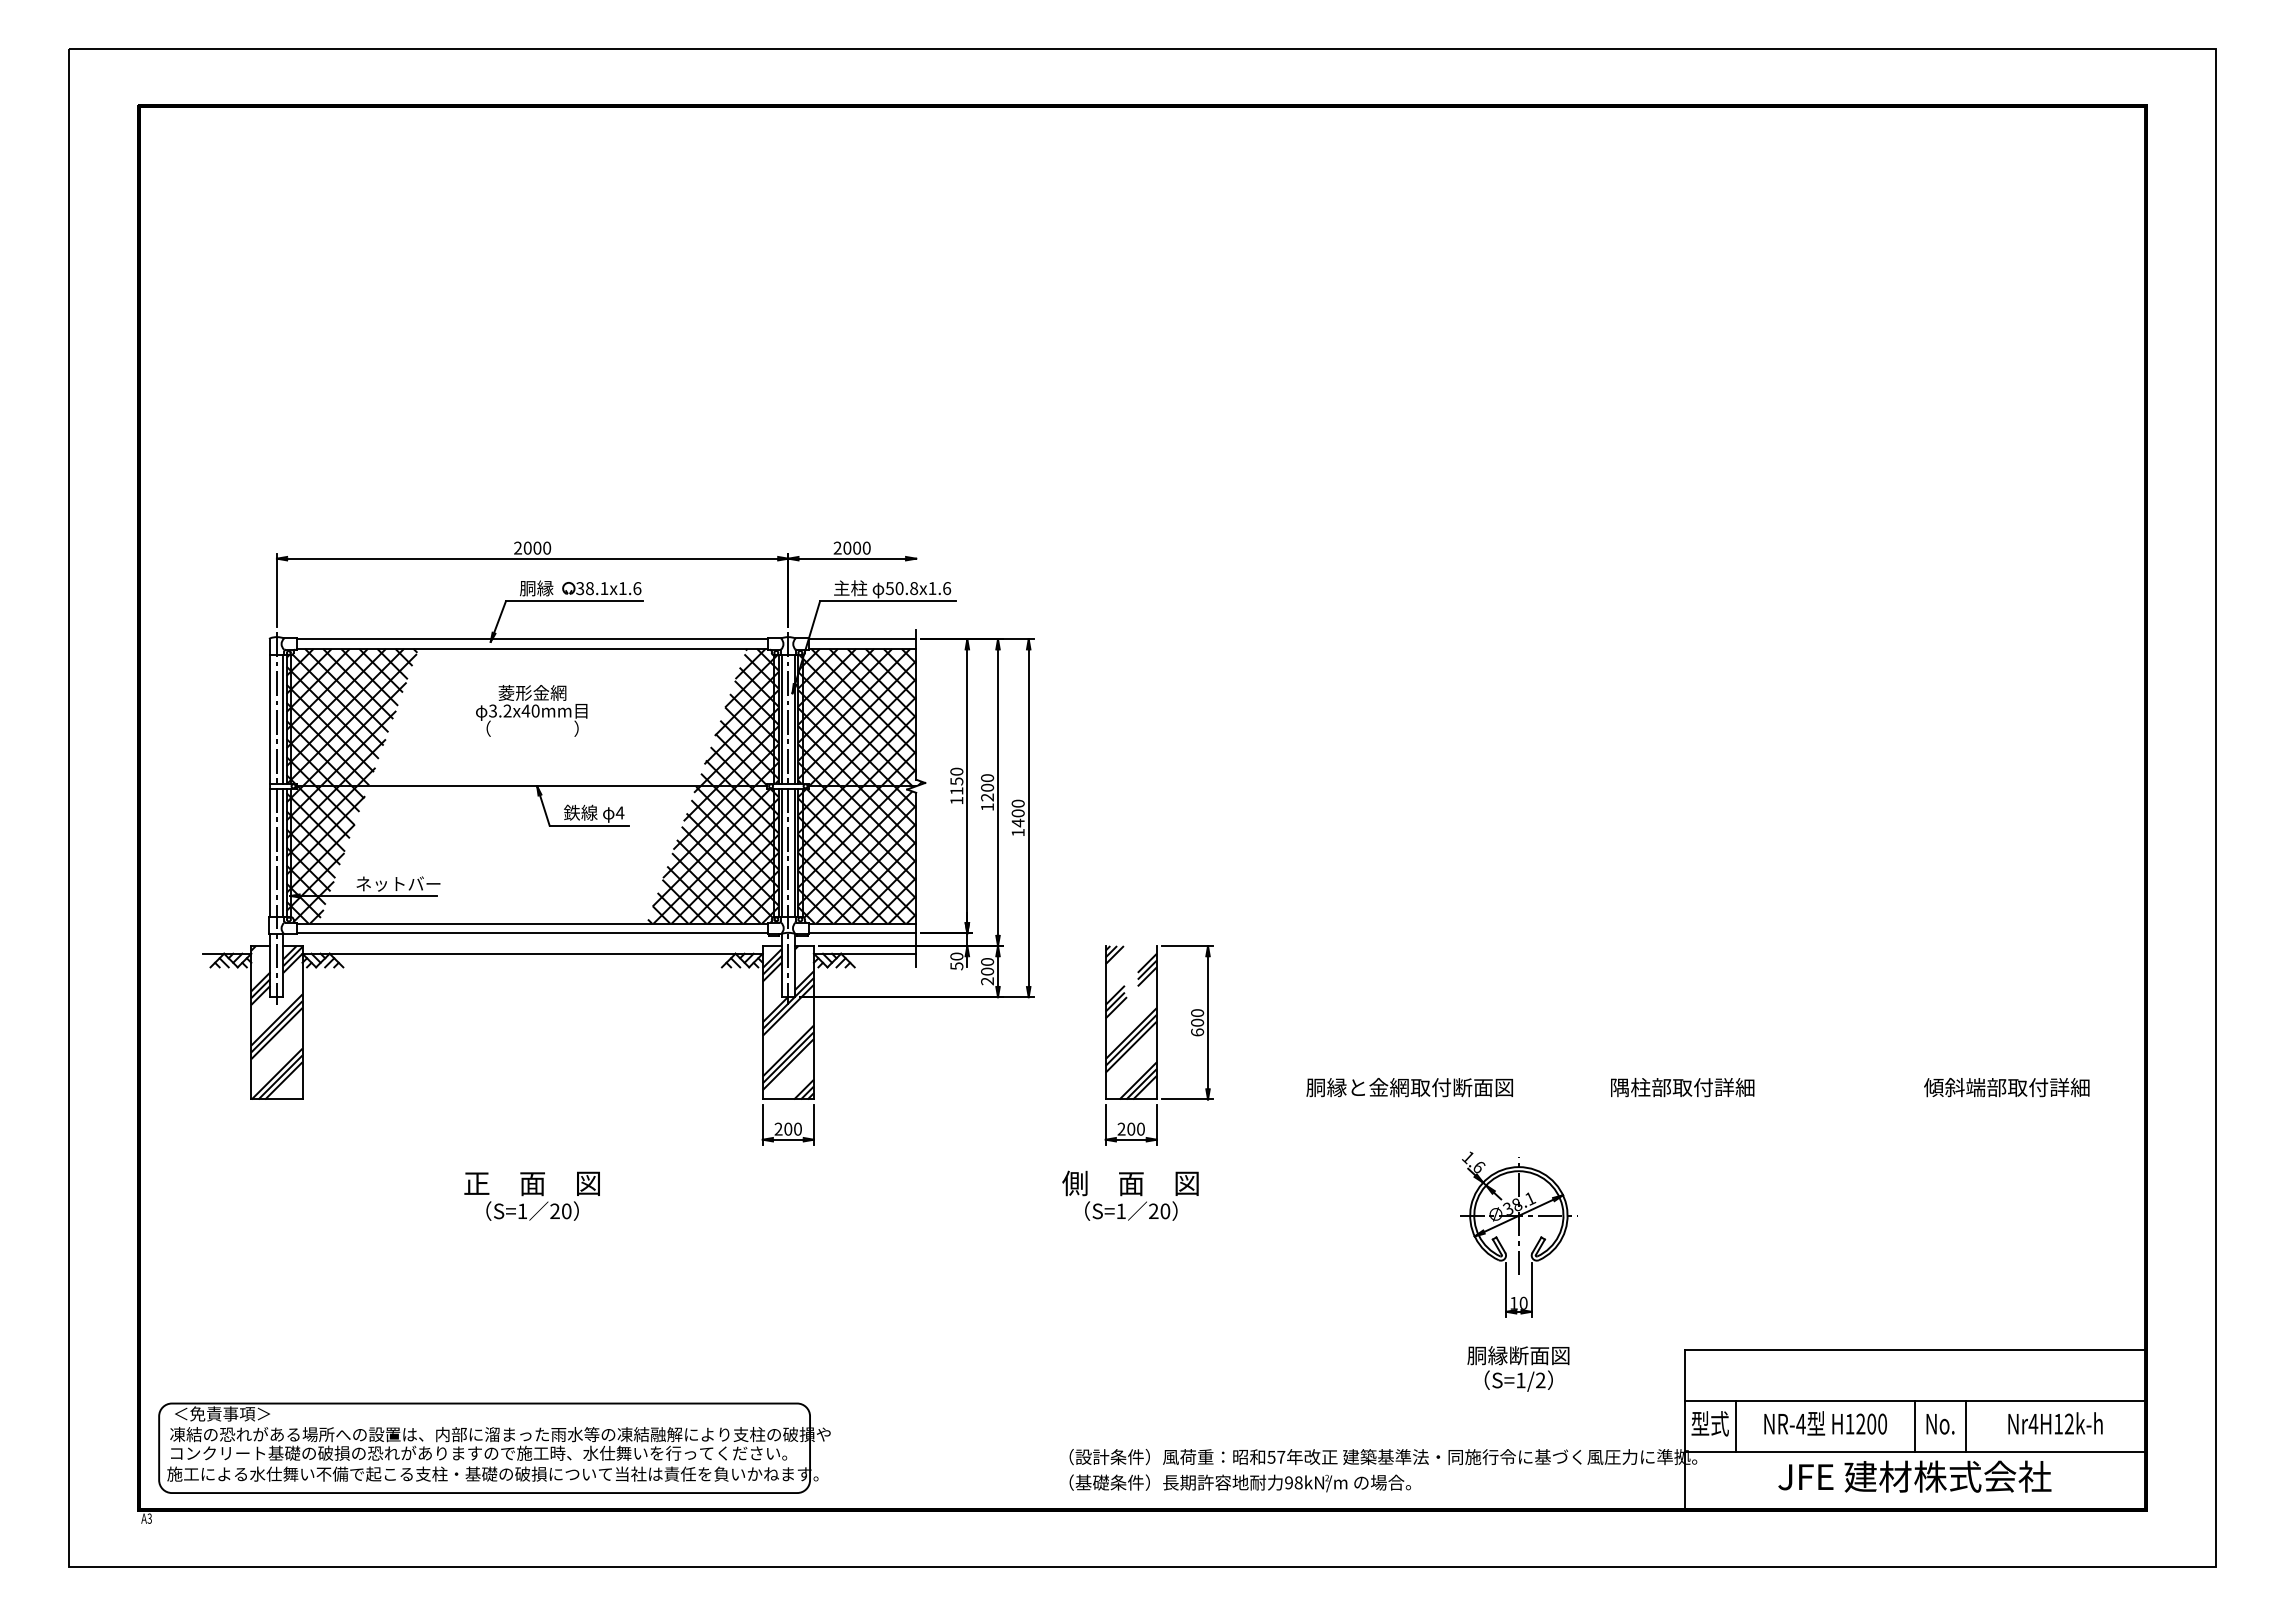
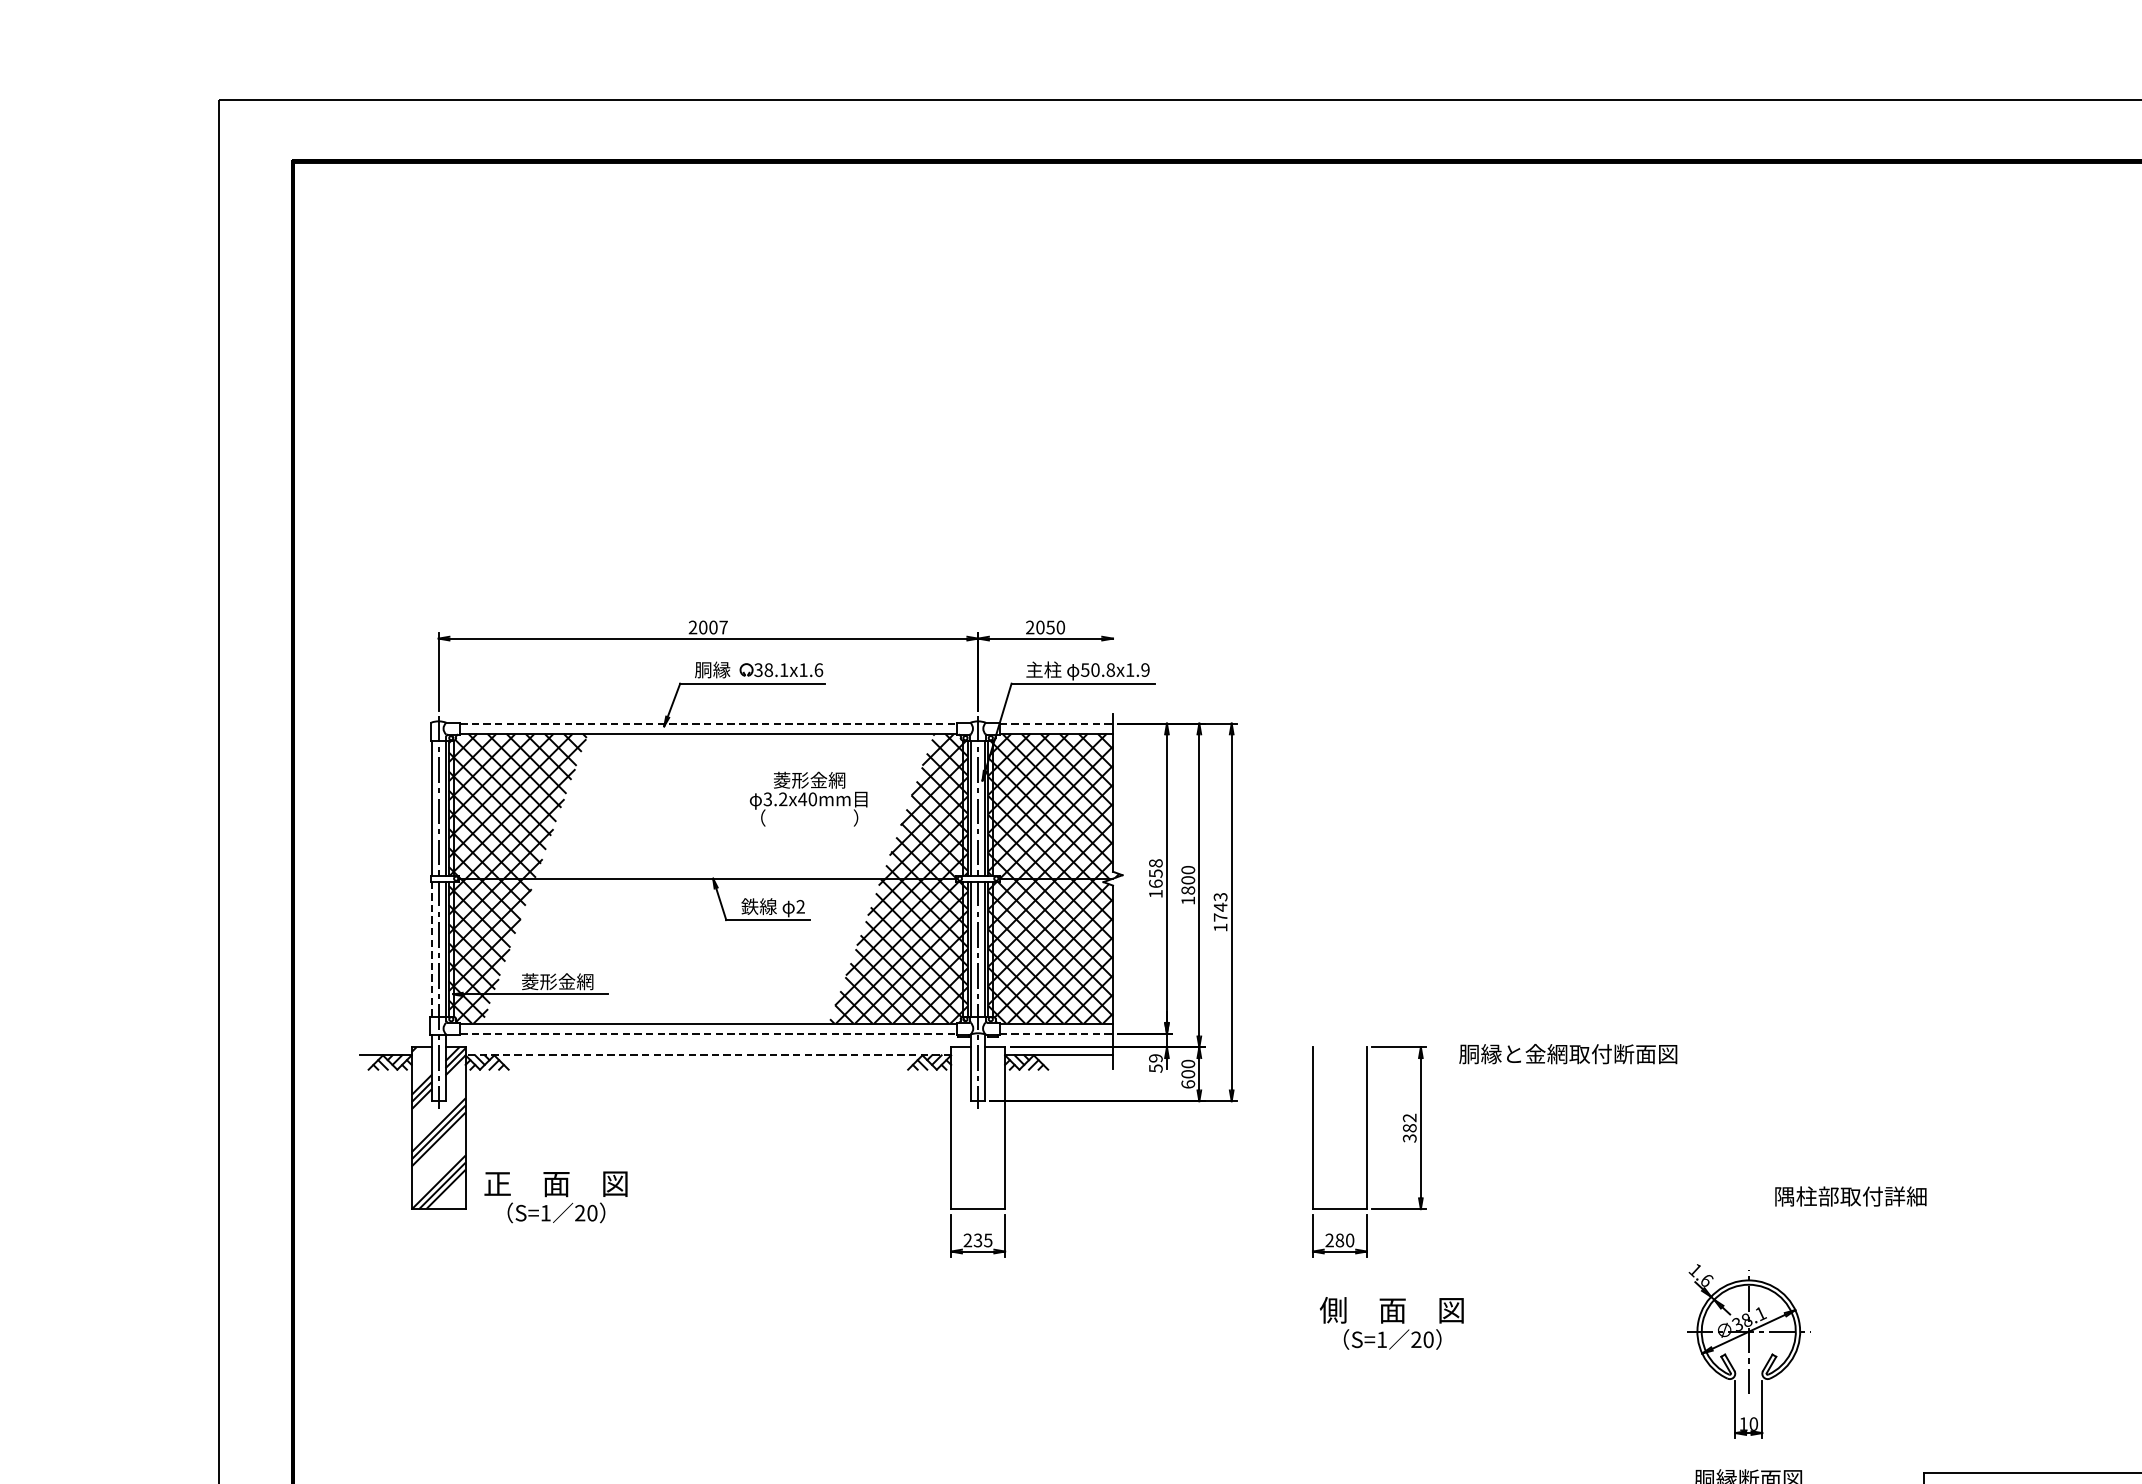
text: (547, 547) -> (724, 626), 2000 -> 2007
text: (856, 547) -> (1050, 626), 2000 -> 2050
text: (947, 588) -> (1146, 670), 50.8x1.6 -> 50.8x1.9
line: (533, 639) -> (709, 723), solid -> dashed
line: (862, 639) -> (1056, 723), solid -> dashed
text: (531, 710) -> (808, 798), moved
text: (956, 780) -> (1155, 872), 1150 -> 1658
text: (987, 797) -> (1188, 890), 1200 -> 1800
text: (619, 812) -> (800, 906), 4 -> 2
text: (1017, 813) -> (1219, 907), 1400 -> 1743
line: (270, 853) -> (431, 949), solid -> dashed
text: (398, 883) -> (566, 981), ネットバー -> 菱形金網
line: (533, 933) -> (709, 1034), solid -> dashed
line: (862, 933) -> (1056, 1034), solid -> dashed
line: (532, 953) -> (708, 1055), solid -> dashed
text: (956, 956) -> (1155, 1058), 50 -> 59
text: (987, 981) -> (1188, 1084), 200 -> 600
hatch: (787, 1022) -> (977, 1127), removed
hatch: (1130, 1022) -> (1339, 1127), removed
text: (1197, 1022) -> (1409, 1127), 600 -> 382
text: (1409, 1087) -> (1567, 1054), moved
text: (1682, 1087) -> (1850, 1196), moved
text: (792, 1128) -> (982, 1239), 200 -> 235
text: (1131, 1129) -> (1340, 1240), 200 -> 280
text: (531, 1195) -> (555, 1196), moved
text: (1130, 1195) -> (1391, 1323), moved

